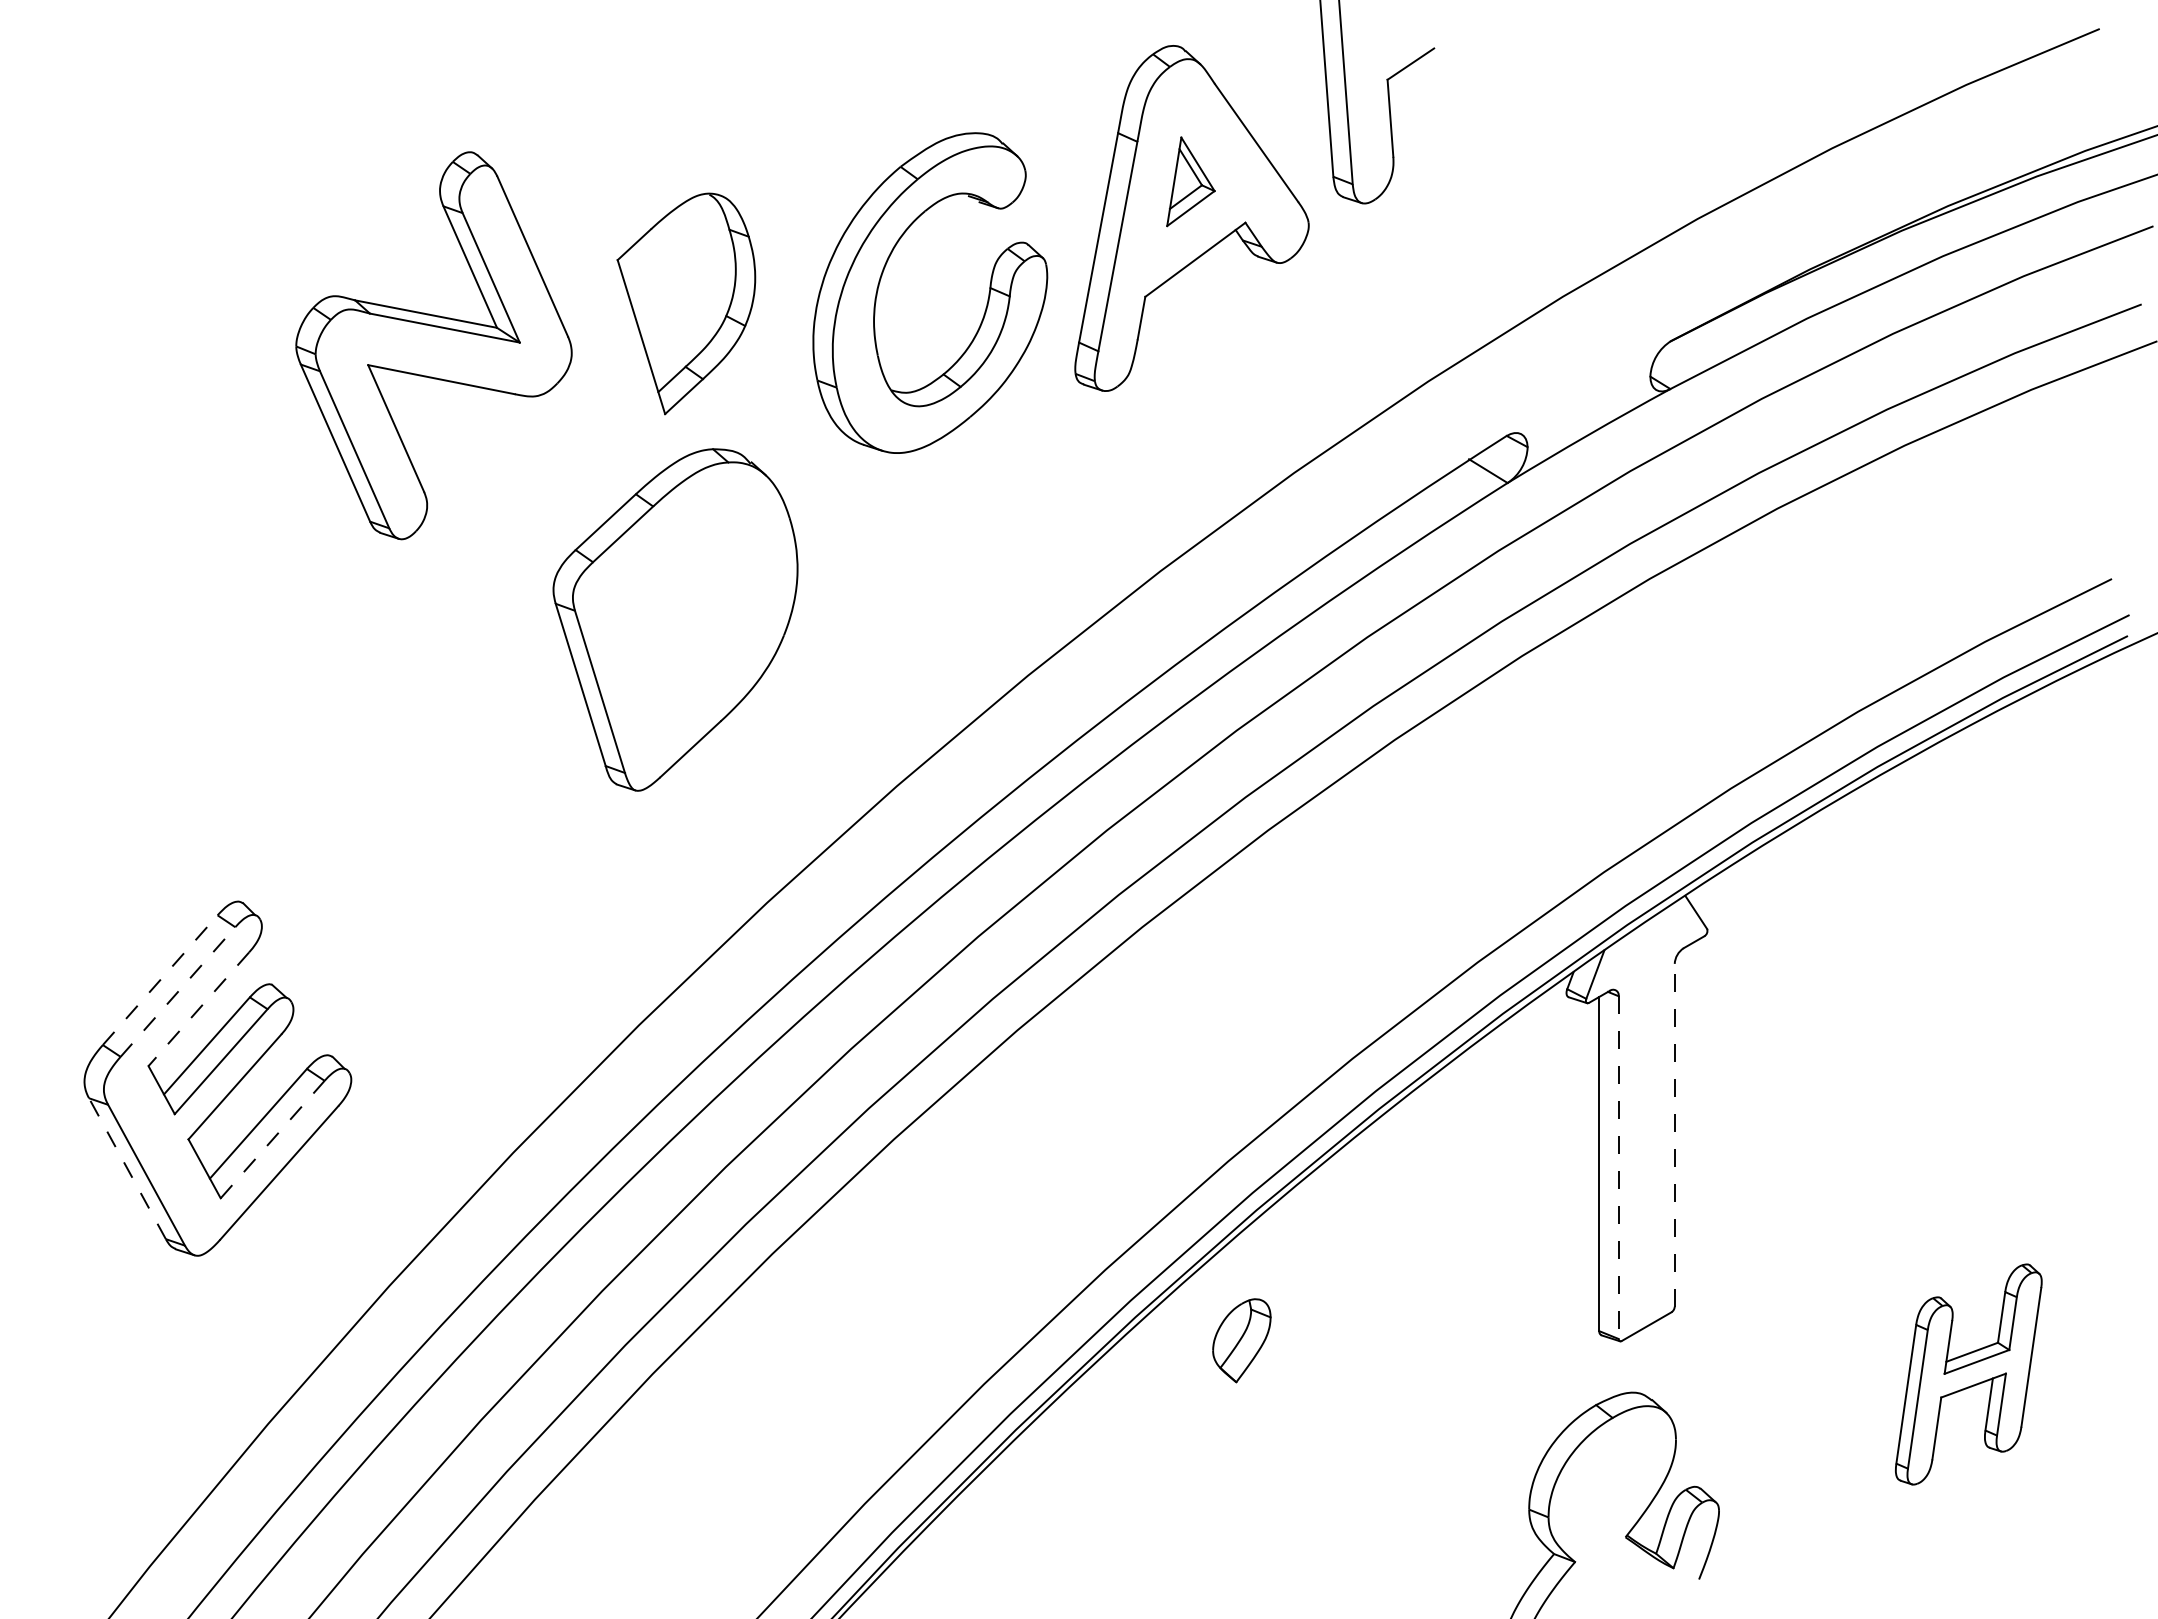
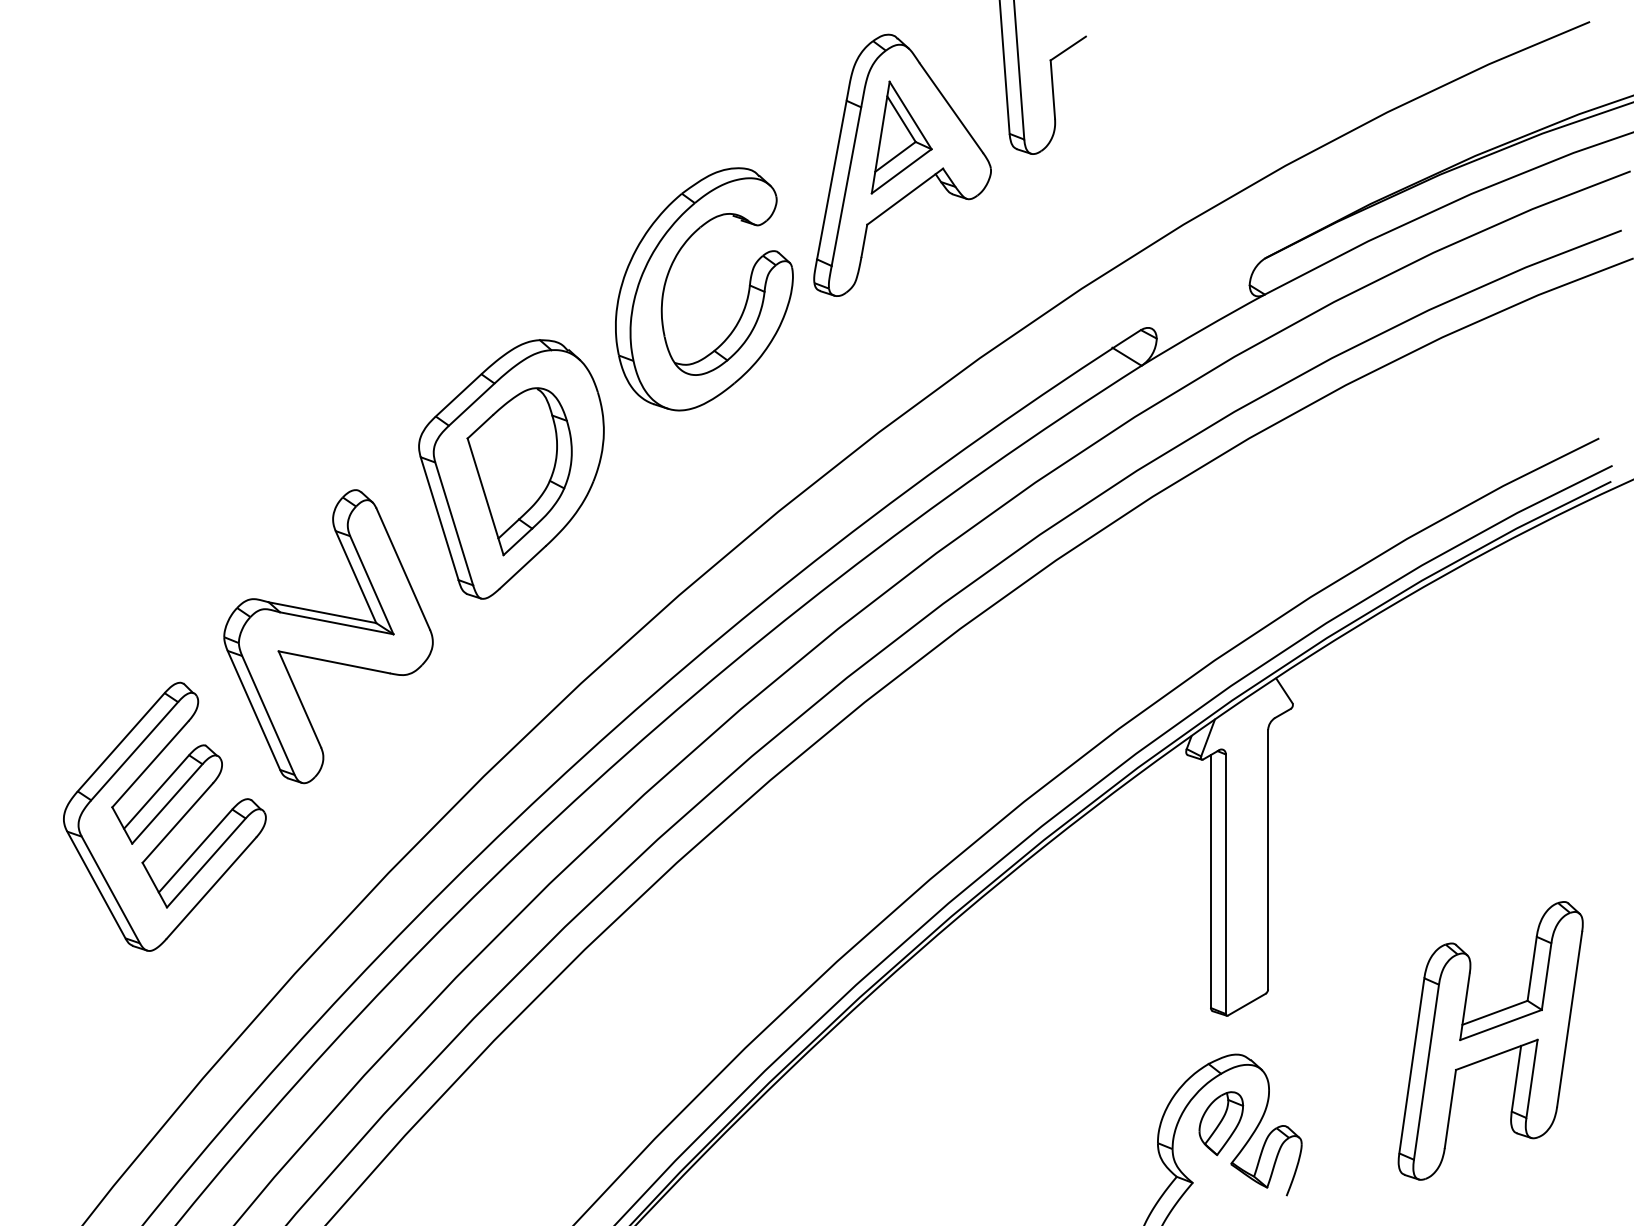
part: (1190, 181) -> (901, 137), size x1.67
part: (882, 276) -> (668, 276), moved
part: (686, 303) -> (519, 471), moved
part: (433, 345) -> (328, 636), moved
line: (160, 980) -> (121, 742), dashed -> solid
line: (177, 992) -> (134, 751), dashed -> solid
line: (198, 1009) -> (150, 764), dashed -> solid
line: (1674, 1134) -> (1267, 859), dashed -> solid
line: (273, 1139) -> (206, 862), dashed -> solid
line: (127, 1168) -> (96, 884), dashed -> solid
line: (1618, 1168) -> (1225, 884), dashed -> solid
part: (1241, 1340) -> (1221, 1123), moved
part: (1968, 1374) -> (1490, 1040), size x1.67

